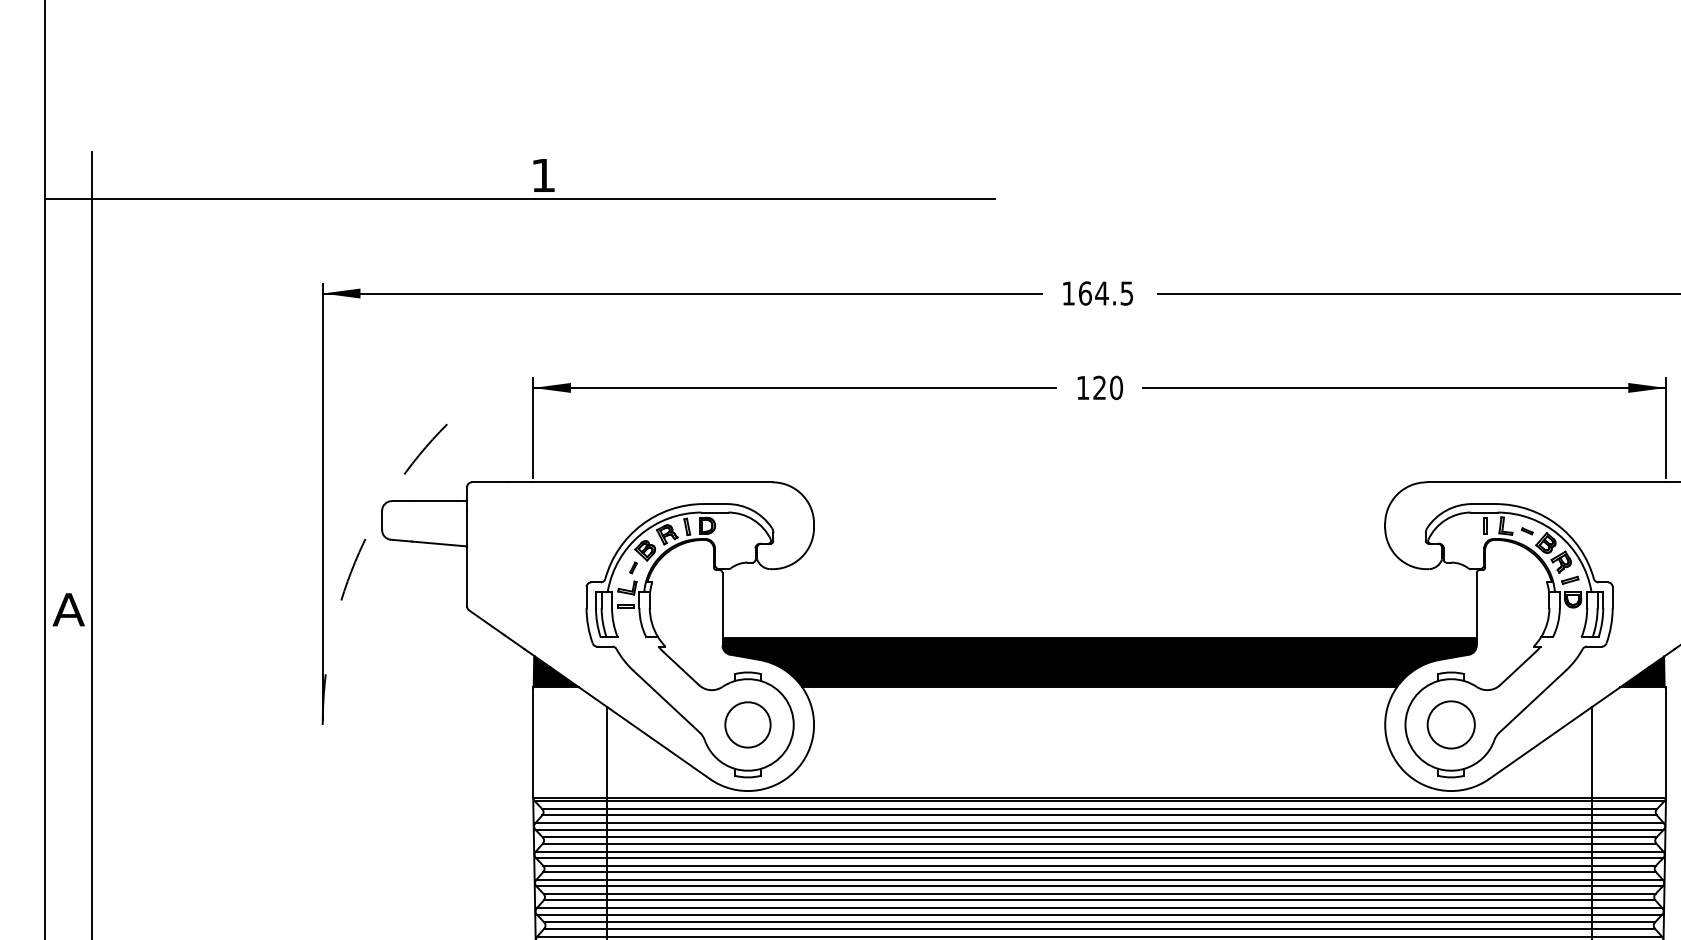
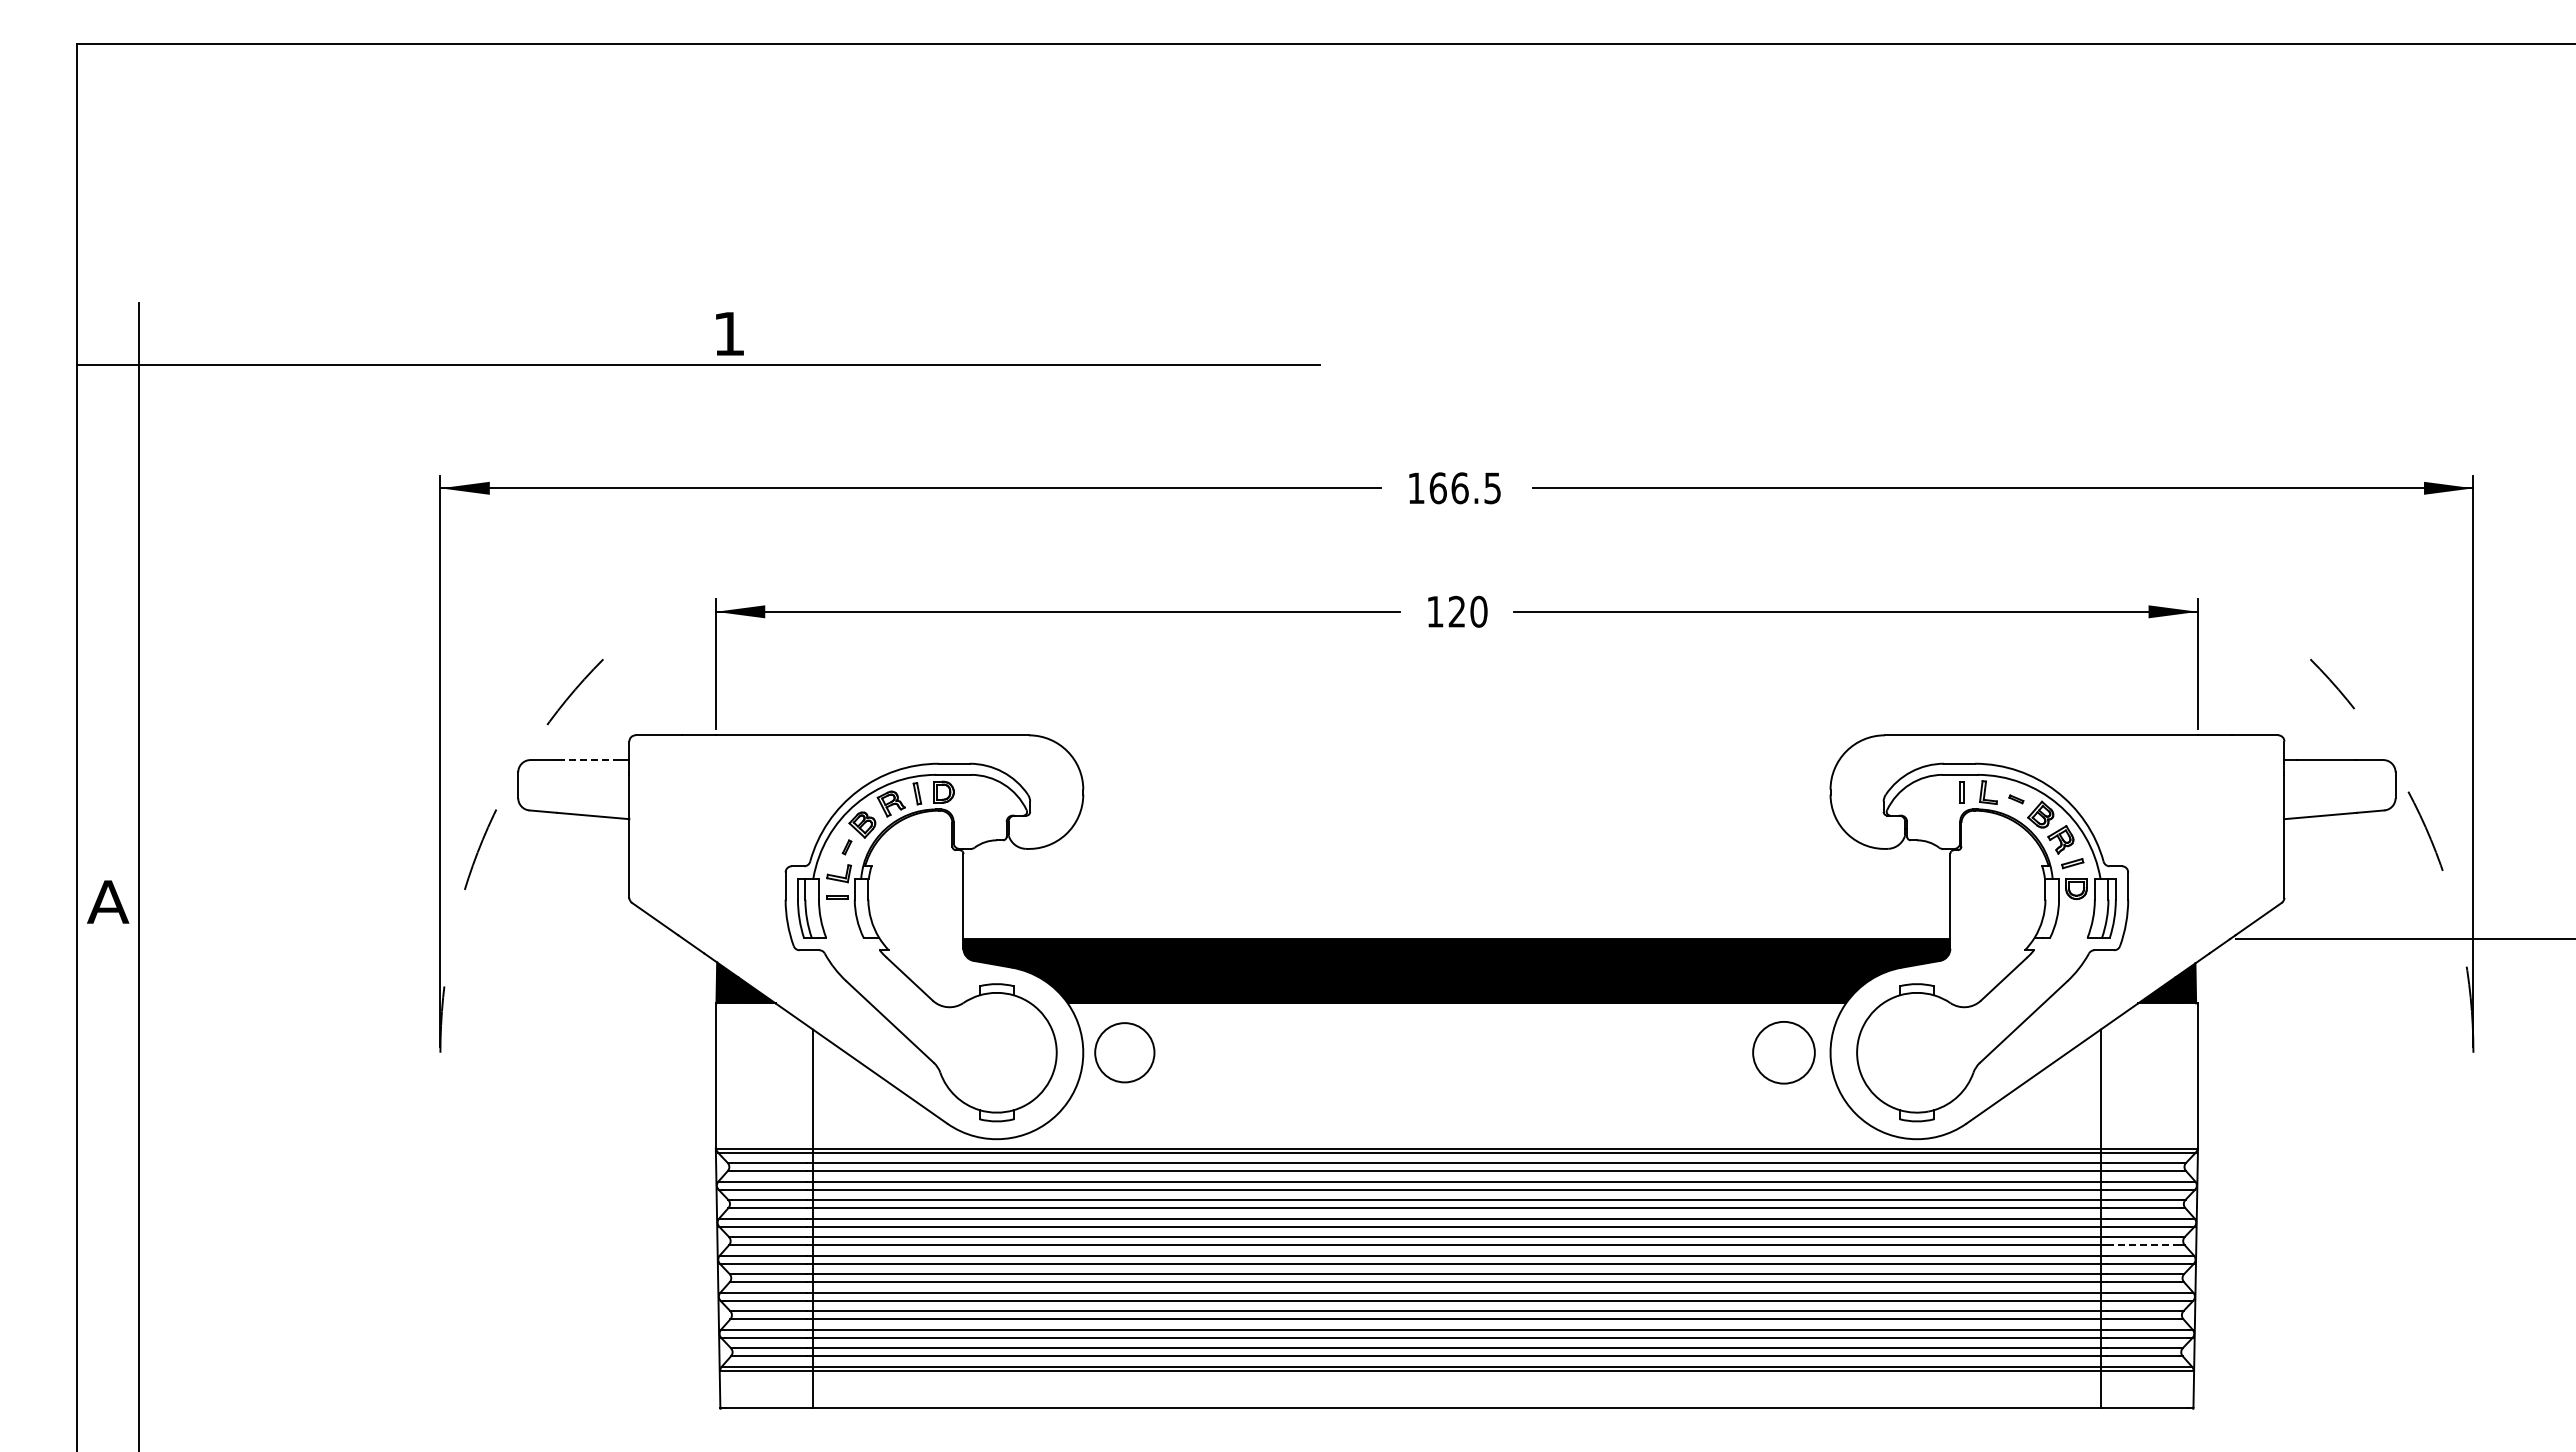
text: (1101, 293) -> (1459, 488), 164.5 -> 166.5
line: (435, 501) -> (588, 760), solid -> dashed
circle: (747, 724) -> (1124, 1052), moved
circle: (1450, 724) -> (1783, 1052), moved
line: (1624, 872) -> (2143, 1245), solid -> dashed

